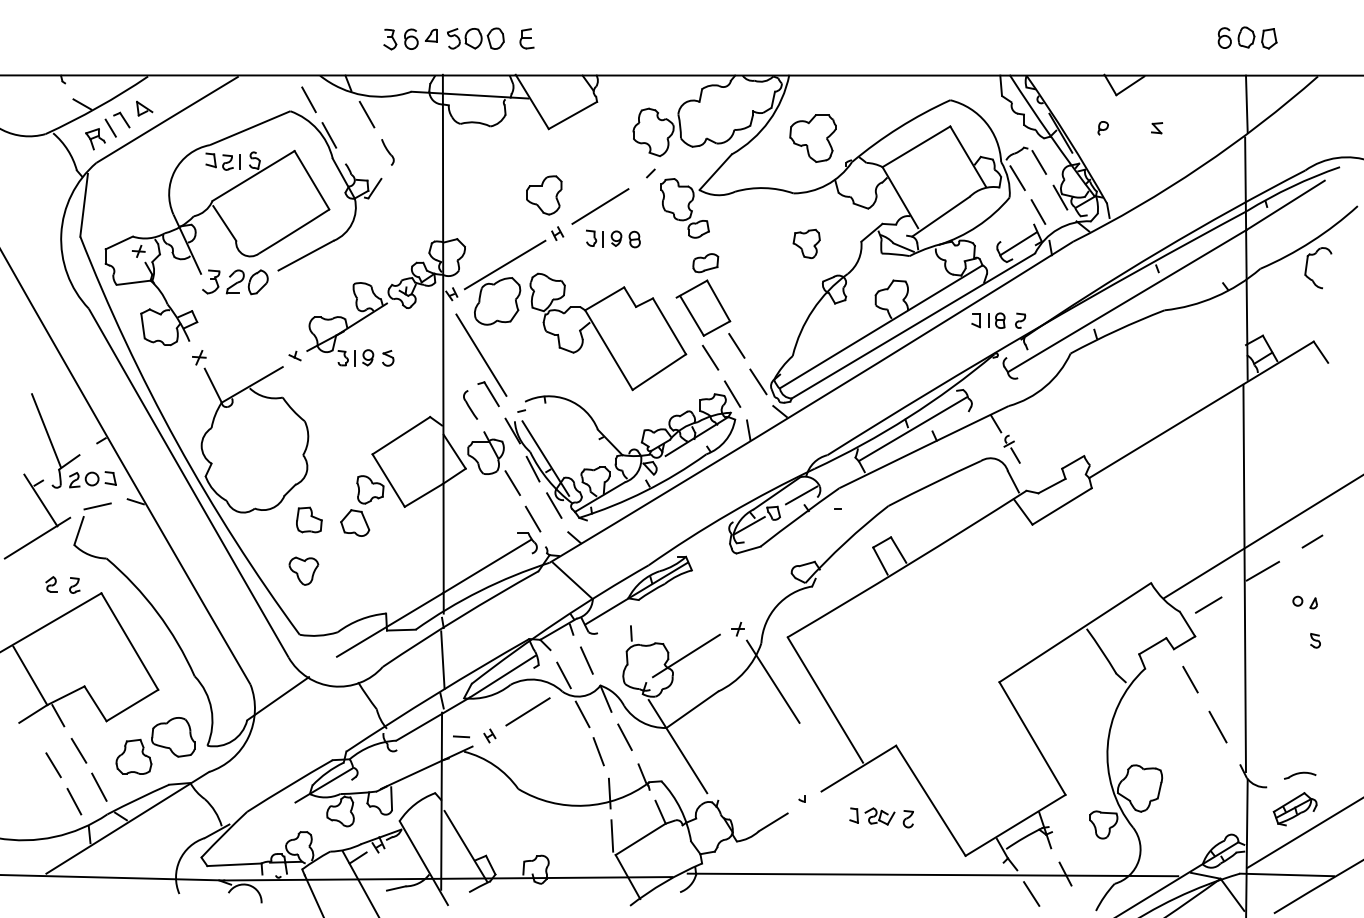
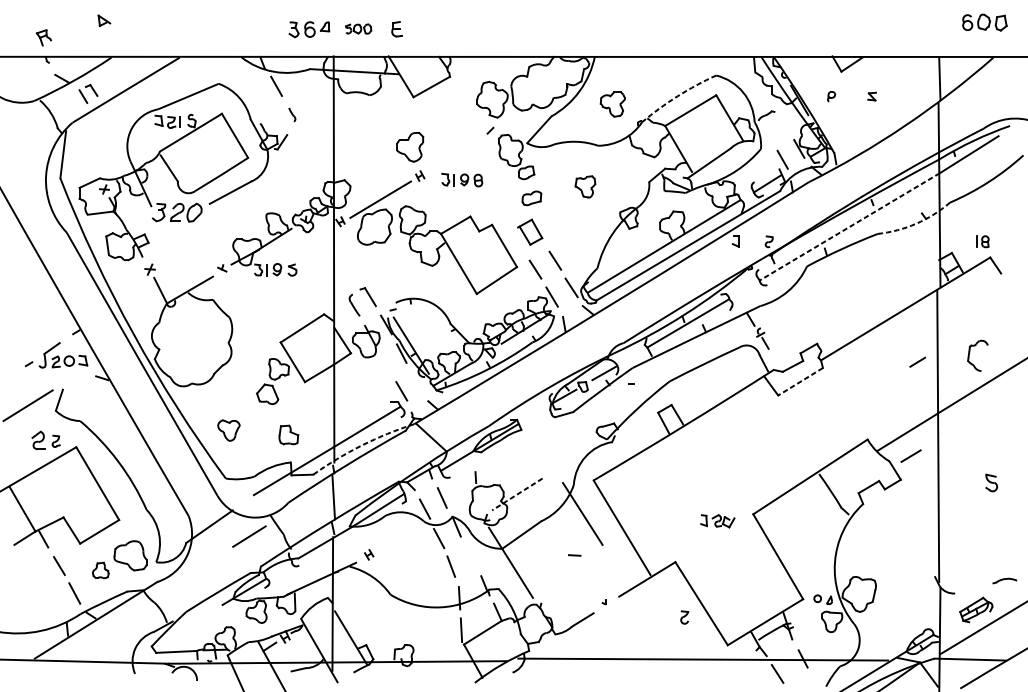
part: (1247, 37) -> (984, 22), moved
part: (475, 38) -> (358, 28), size x0.6
line: (308, 99) -> (232, 74), removed
part: (144, 108) -> (104, 20), moved
arc: (899, 127) -> (677, 96), solid -> dashed
line: (329, 135) -> (248, 102), removed
part: (812, 138) -> (612, 104), size x0.7
part: (95, 139) -> (43, 38), moved
part: (387, 152) -> (291, 114), size x0.7
line: (1039, 162) -> (783, 122), removed
line: (1017, 178) -> (766, 134), removed
line: (600, 206) -> (452, 155), removed
part: (806, 244) -> (585, 187), moved
part: (1307, 267) -> (969, 355), moved
arc: (1215, 296) -> (916, 223), solid -> dashed
line: (1126, 301) -> (849, 227), solid -> dashed
part: (703, 307) -> (530, 231), size x0.6
part: (996, 320) -> (982, 241), moved
line: (481, 354) -> (362, 267), removed
line: (46, 430) -> (34, 324), removed
line: (512, 483) -> (386, 364), removed
line: (40, 500) -> (30, 377), removed
line: (554, 505) -> (417, 381), removed
line: (97, 506) -> (73, 381), removed
line: (1062, 506) -> (800, 381), solid -> dashed
part: (309, 519) -> (288, 434), moved
line: (1312, 541) -> (917, 362), moved
line: (1262, 570) -> (951, 430), removed
part: (51, 584) -> (38, 440), size x1.6
arc: (480, 591) -> (362, 445), solid -> dashed
part: (1304, 602) -> (822, 599), moved
part: (737, 628) -> (555, 473), removed
part: (1315, 640) -> (991, 482), size x1.6
line: (686, 655) -> (517, 494), solid -> dashed
line: (1190, 679) -> (897, 512), removed
line: (527, 711) -> (249, 536), moved
line: (1217, 726) -> (917, 547), removed
line: (461, 736) -> (574, 555), moved
line: (624, 736) -> (470, 555), removed
part: (133, 756) -> (100, 570), size x0.6
line: (53, 765) -> (40, 577), removed
part: (1300, 775) -> (1005, 580), moved
line: (74, 801) -> (56, 604), removed
part: (872, 816) -> (717, 521), moved

